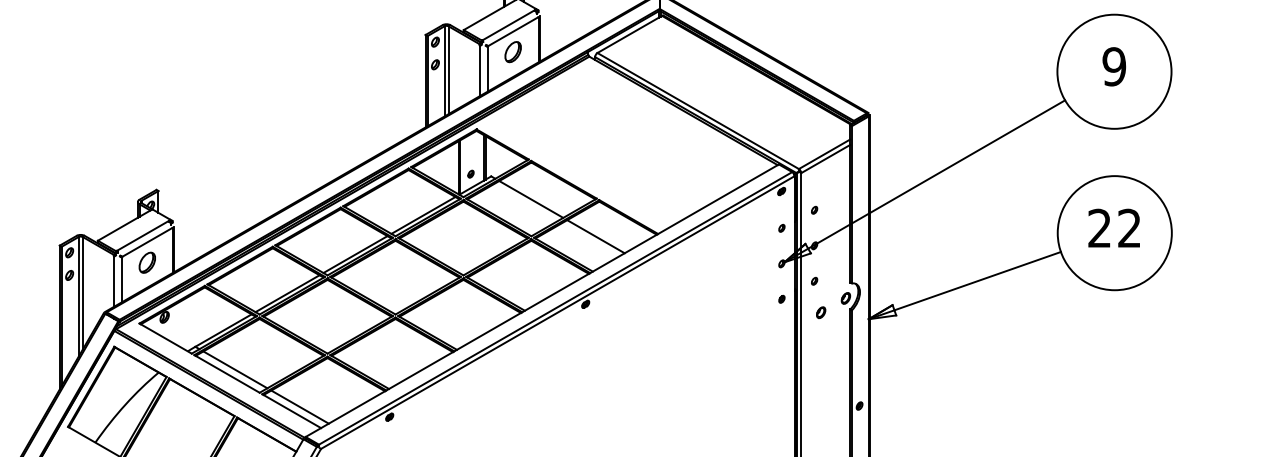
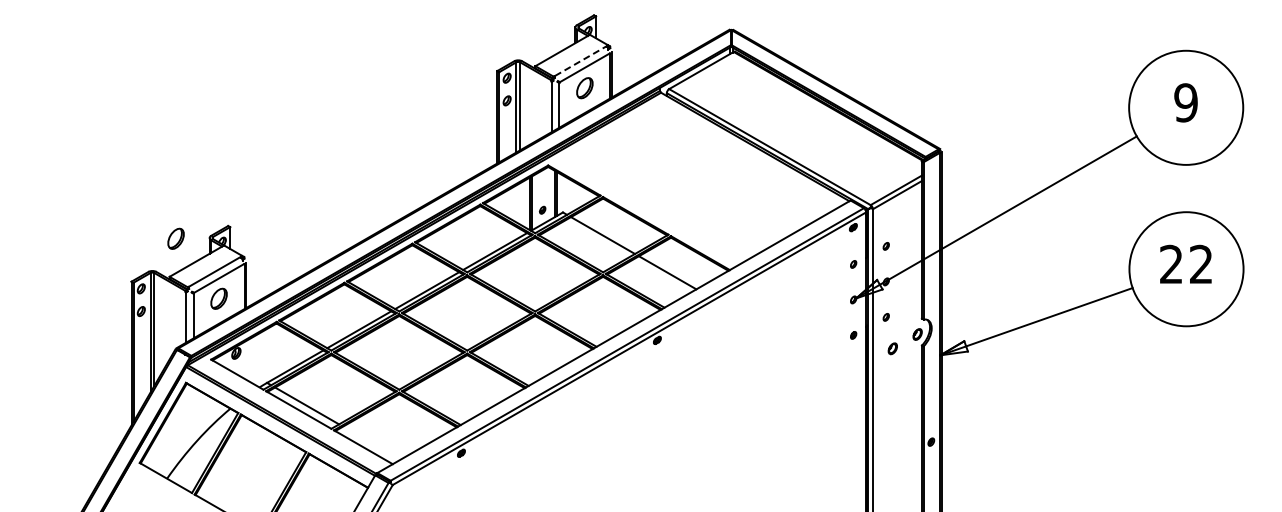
line: (508, 25) -> (580, 61), solid -> dashed
part: (103, 202) -> (175, 238), added
line: (299, 406) -> (371, 442), removed

